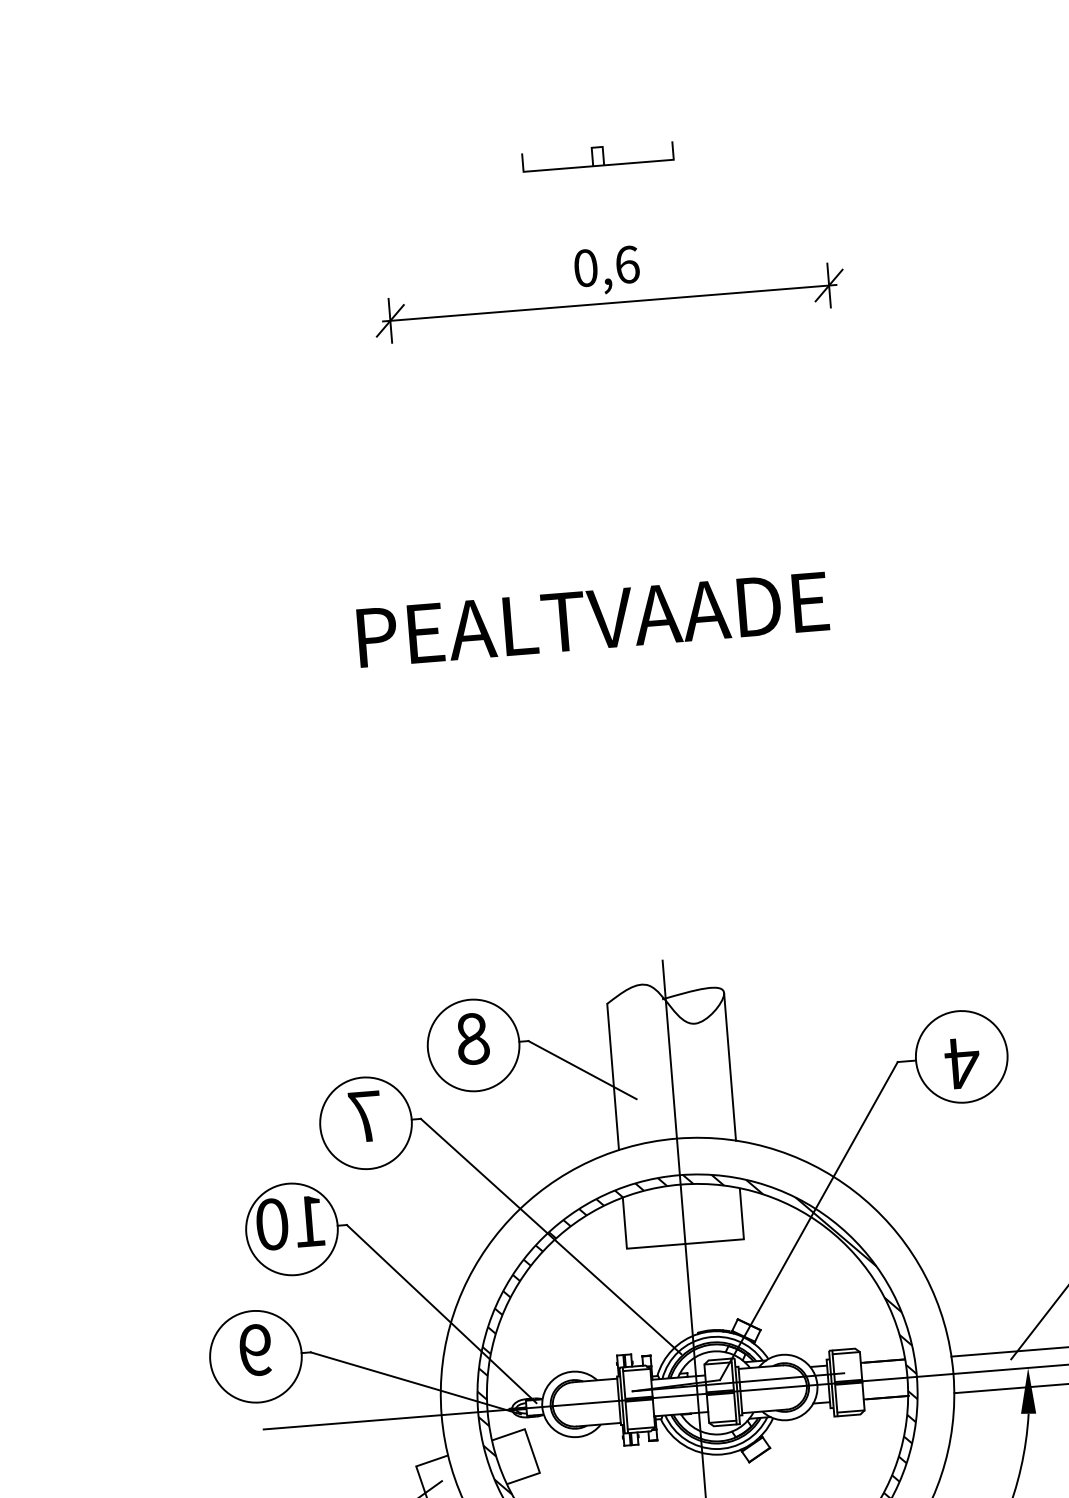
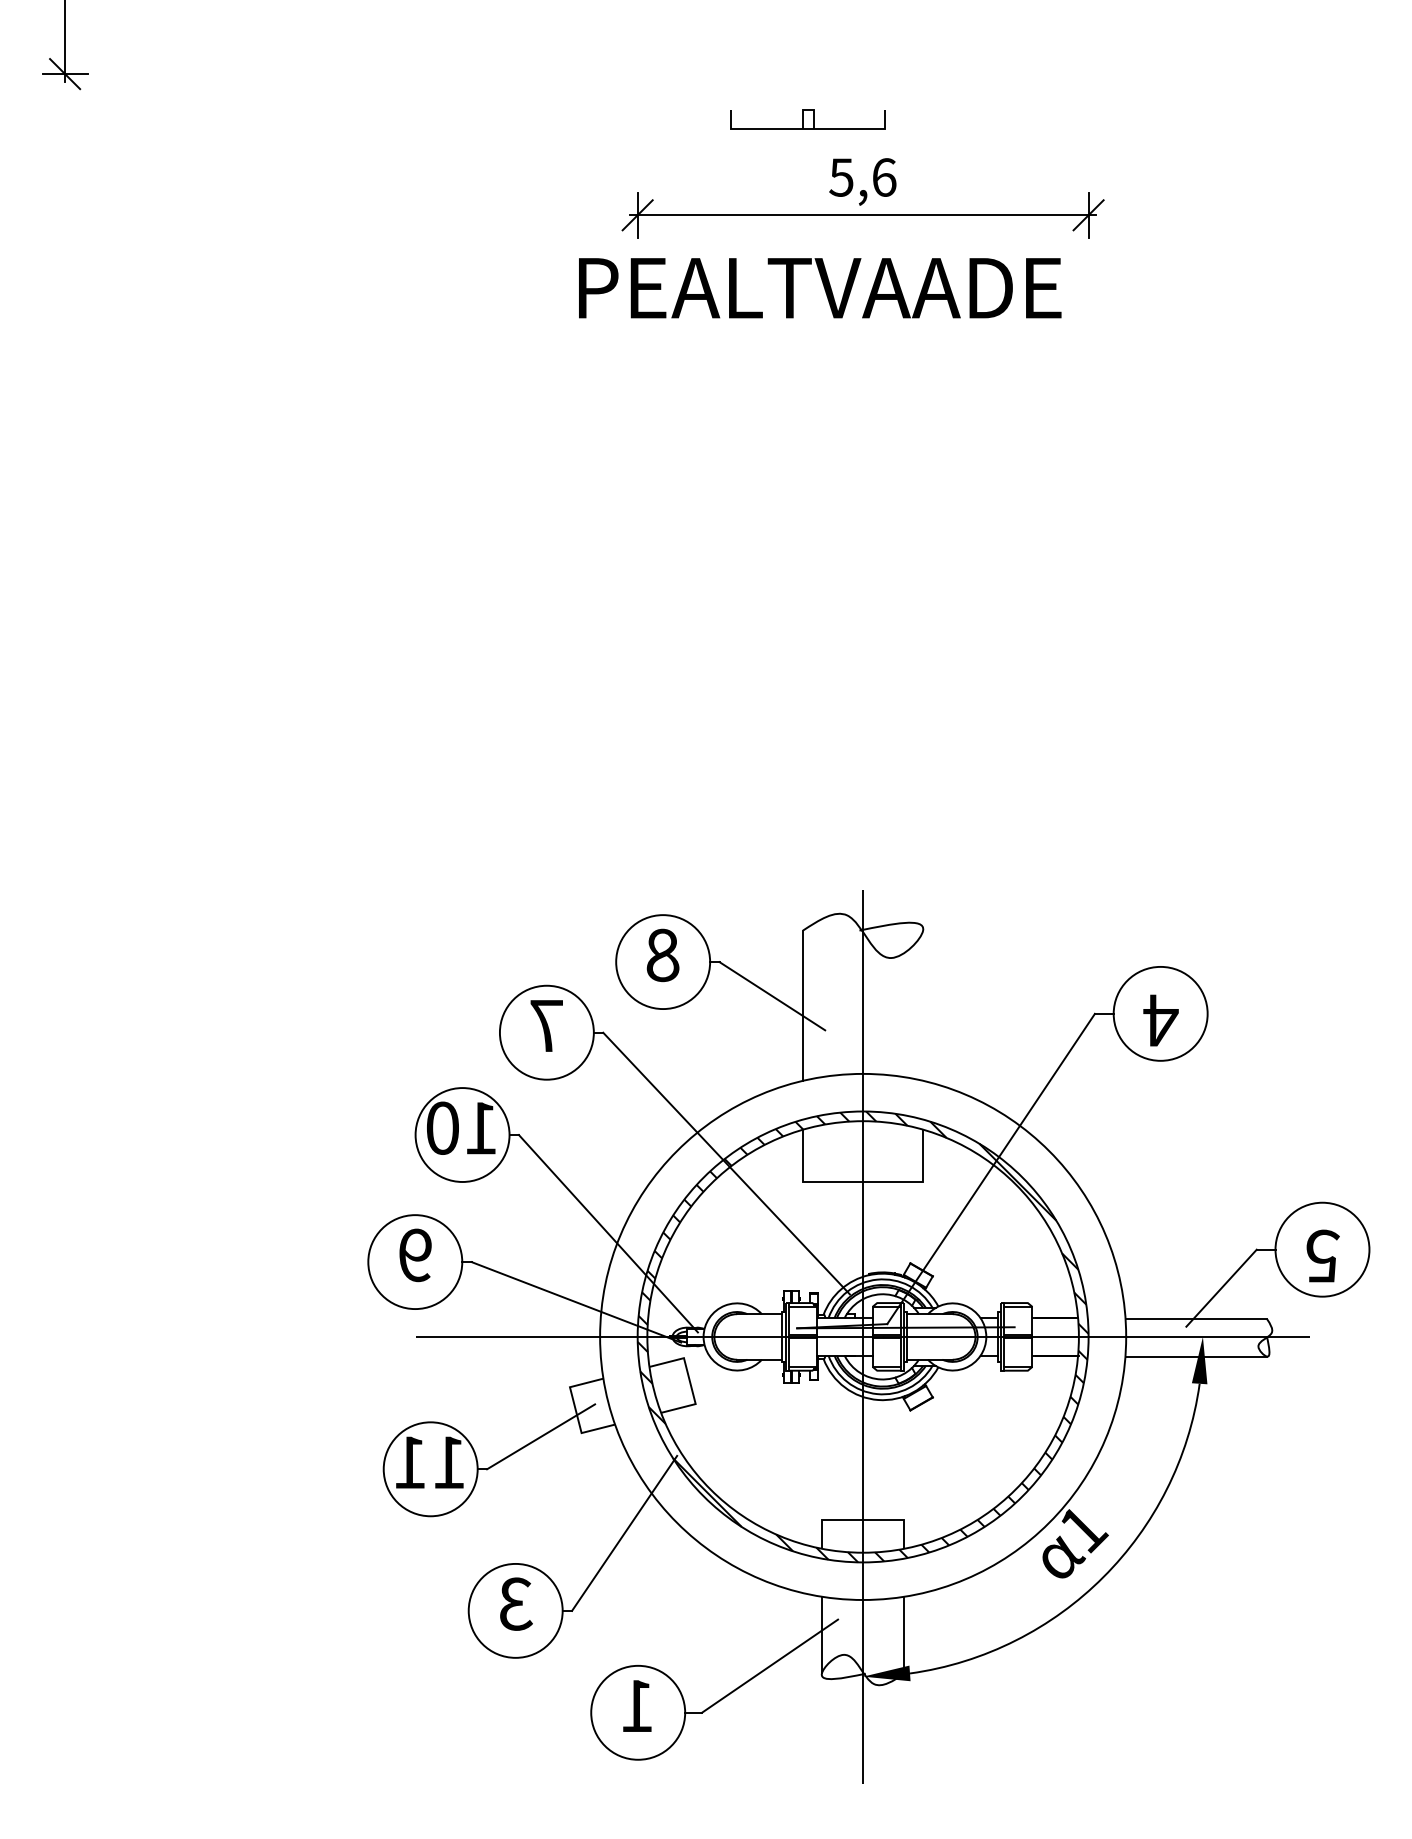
part: (597, 156) -> (807, 119), moved
text: (585, 268) -> (841, 177), 0,6 -> 5,6
text: (593, 620) -> (820, 288), moved
line: (730, 1066) -> (923, 1004), removed

